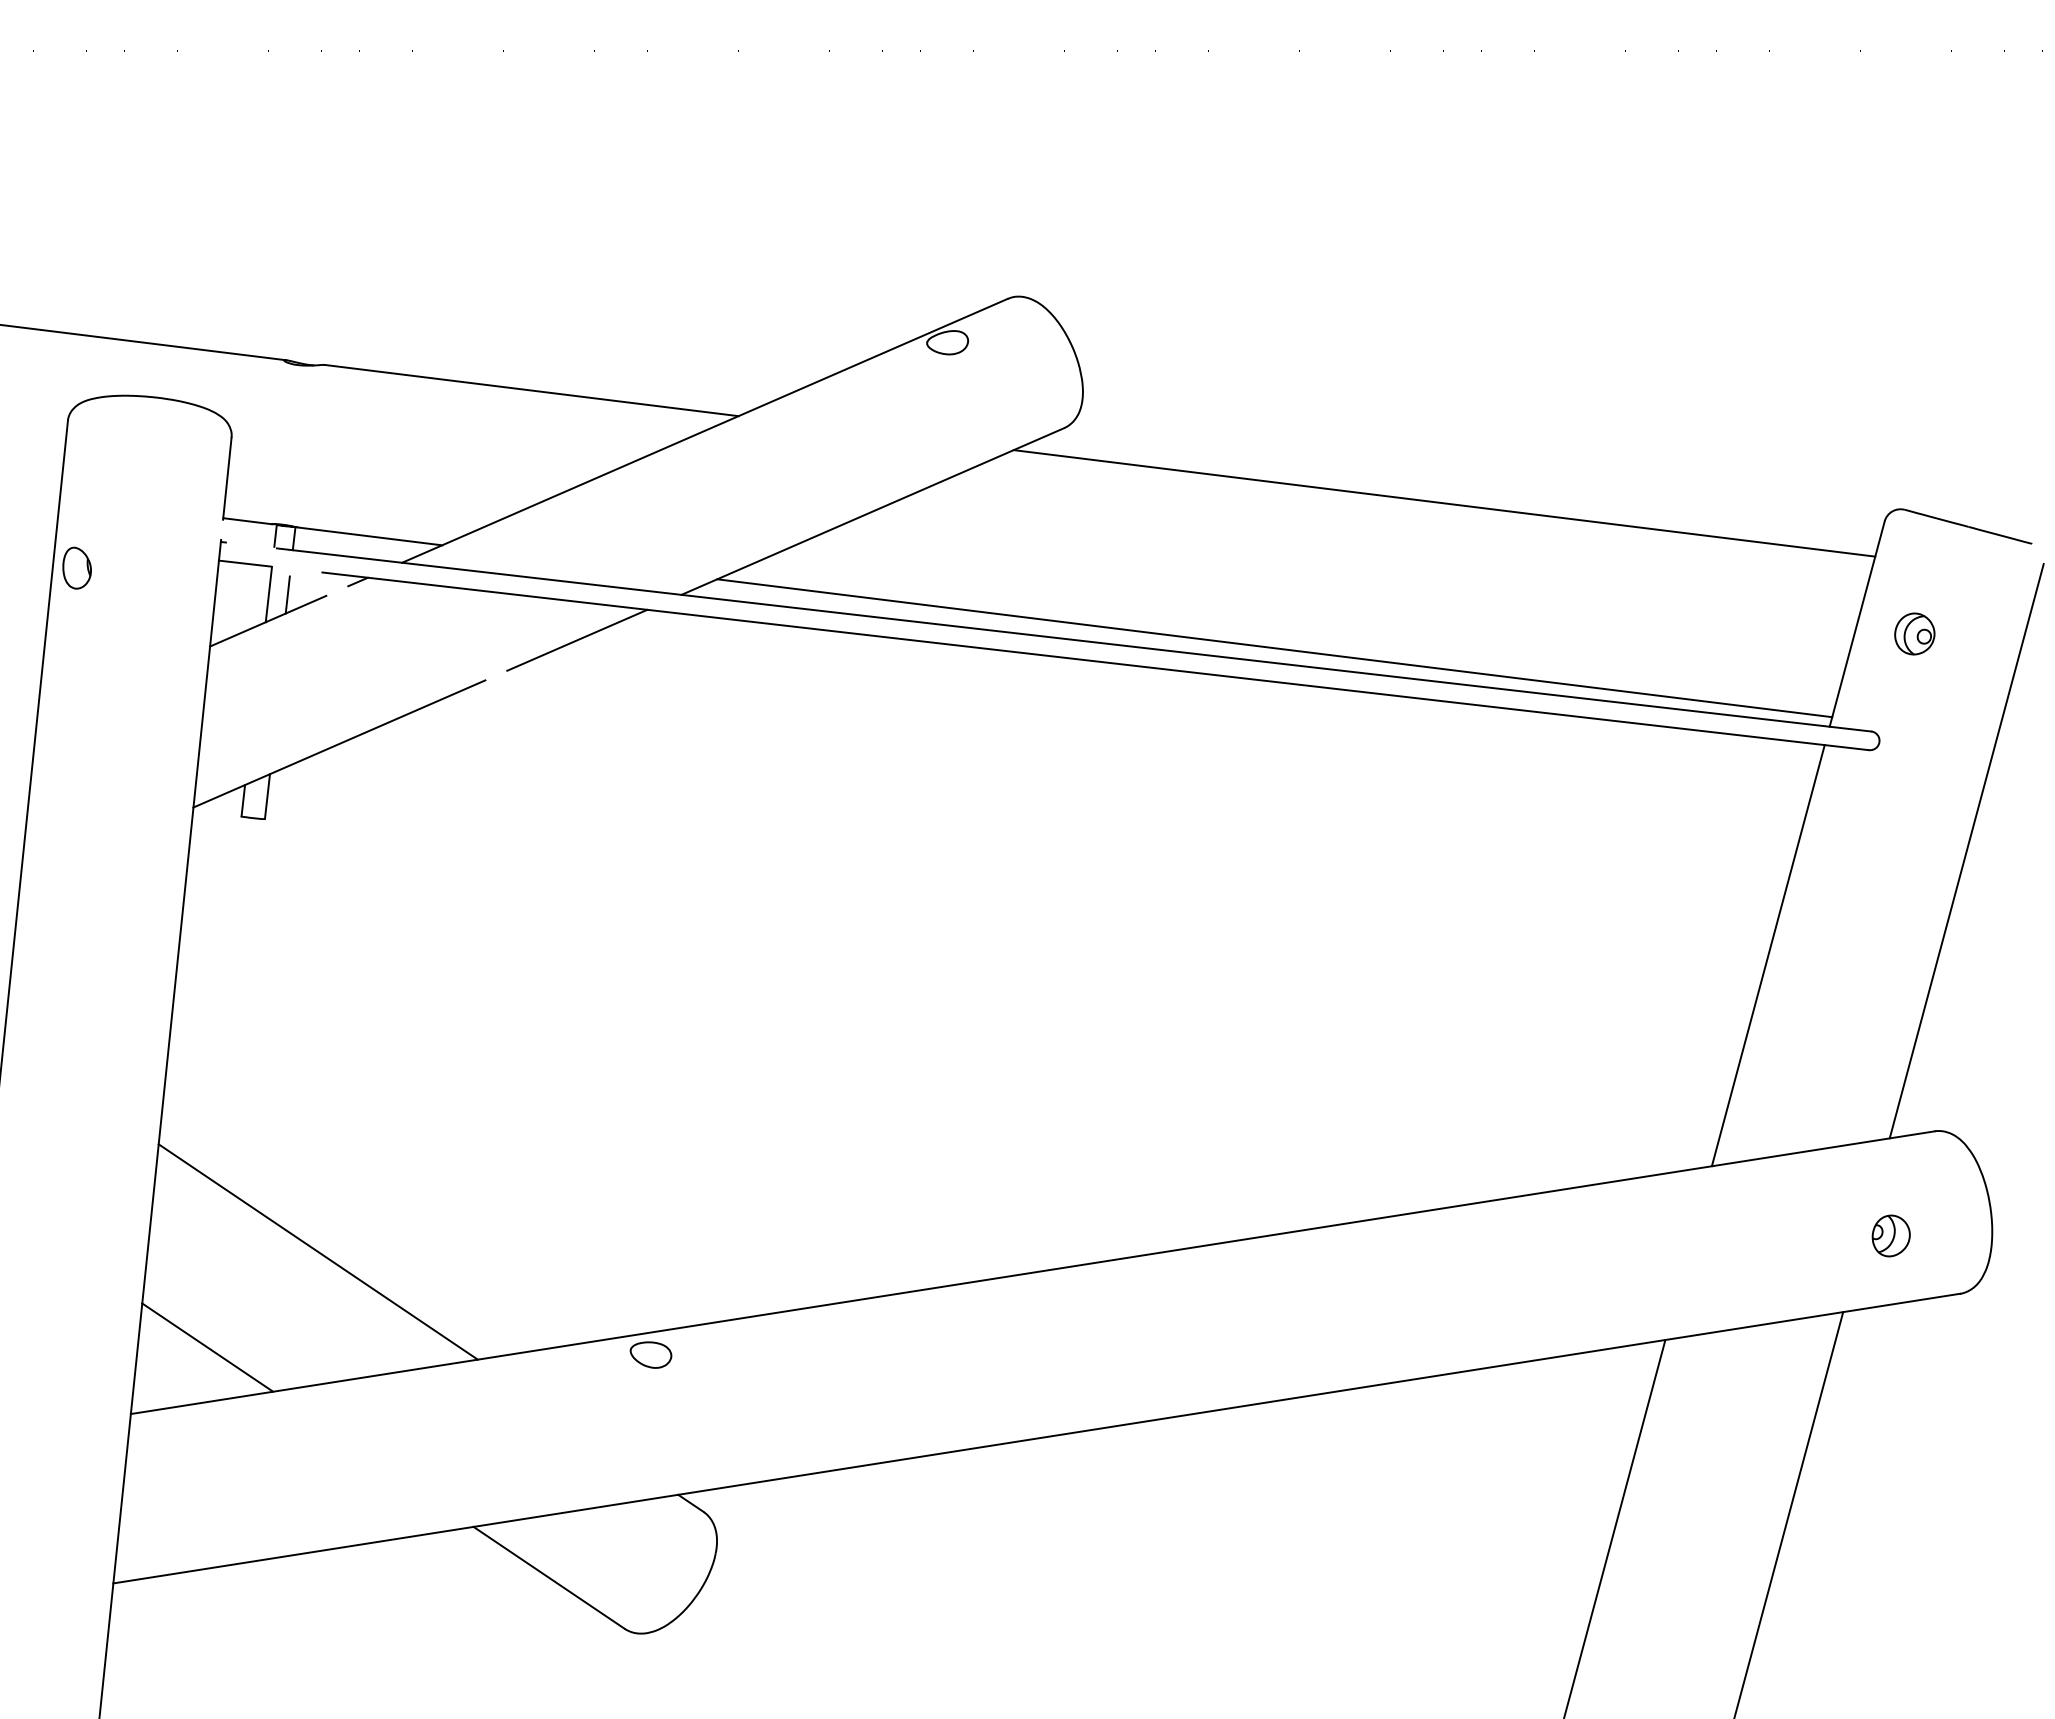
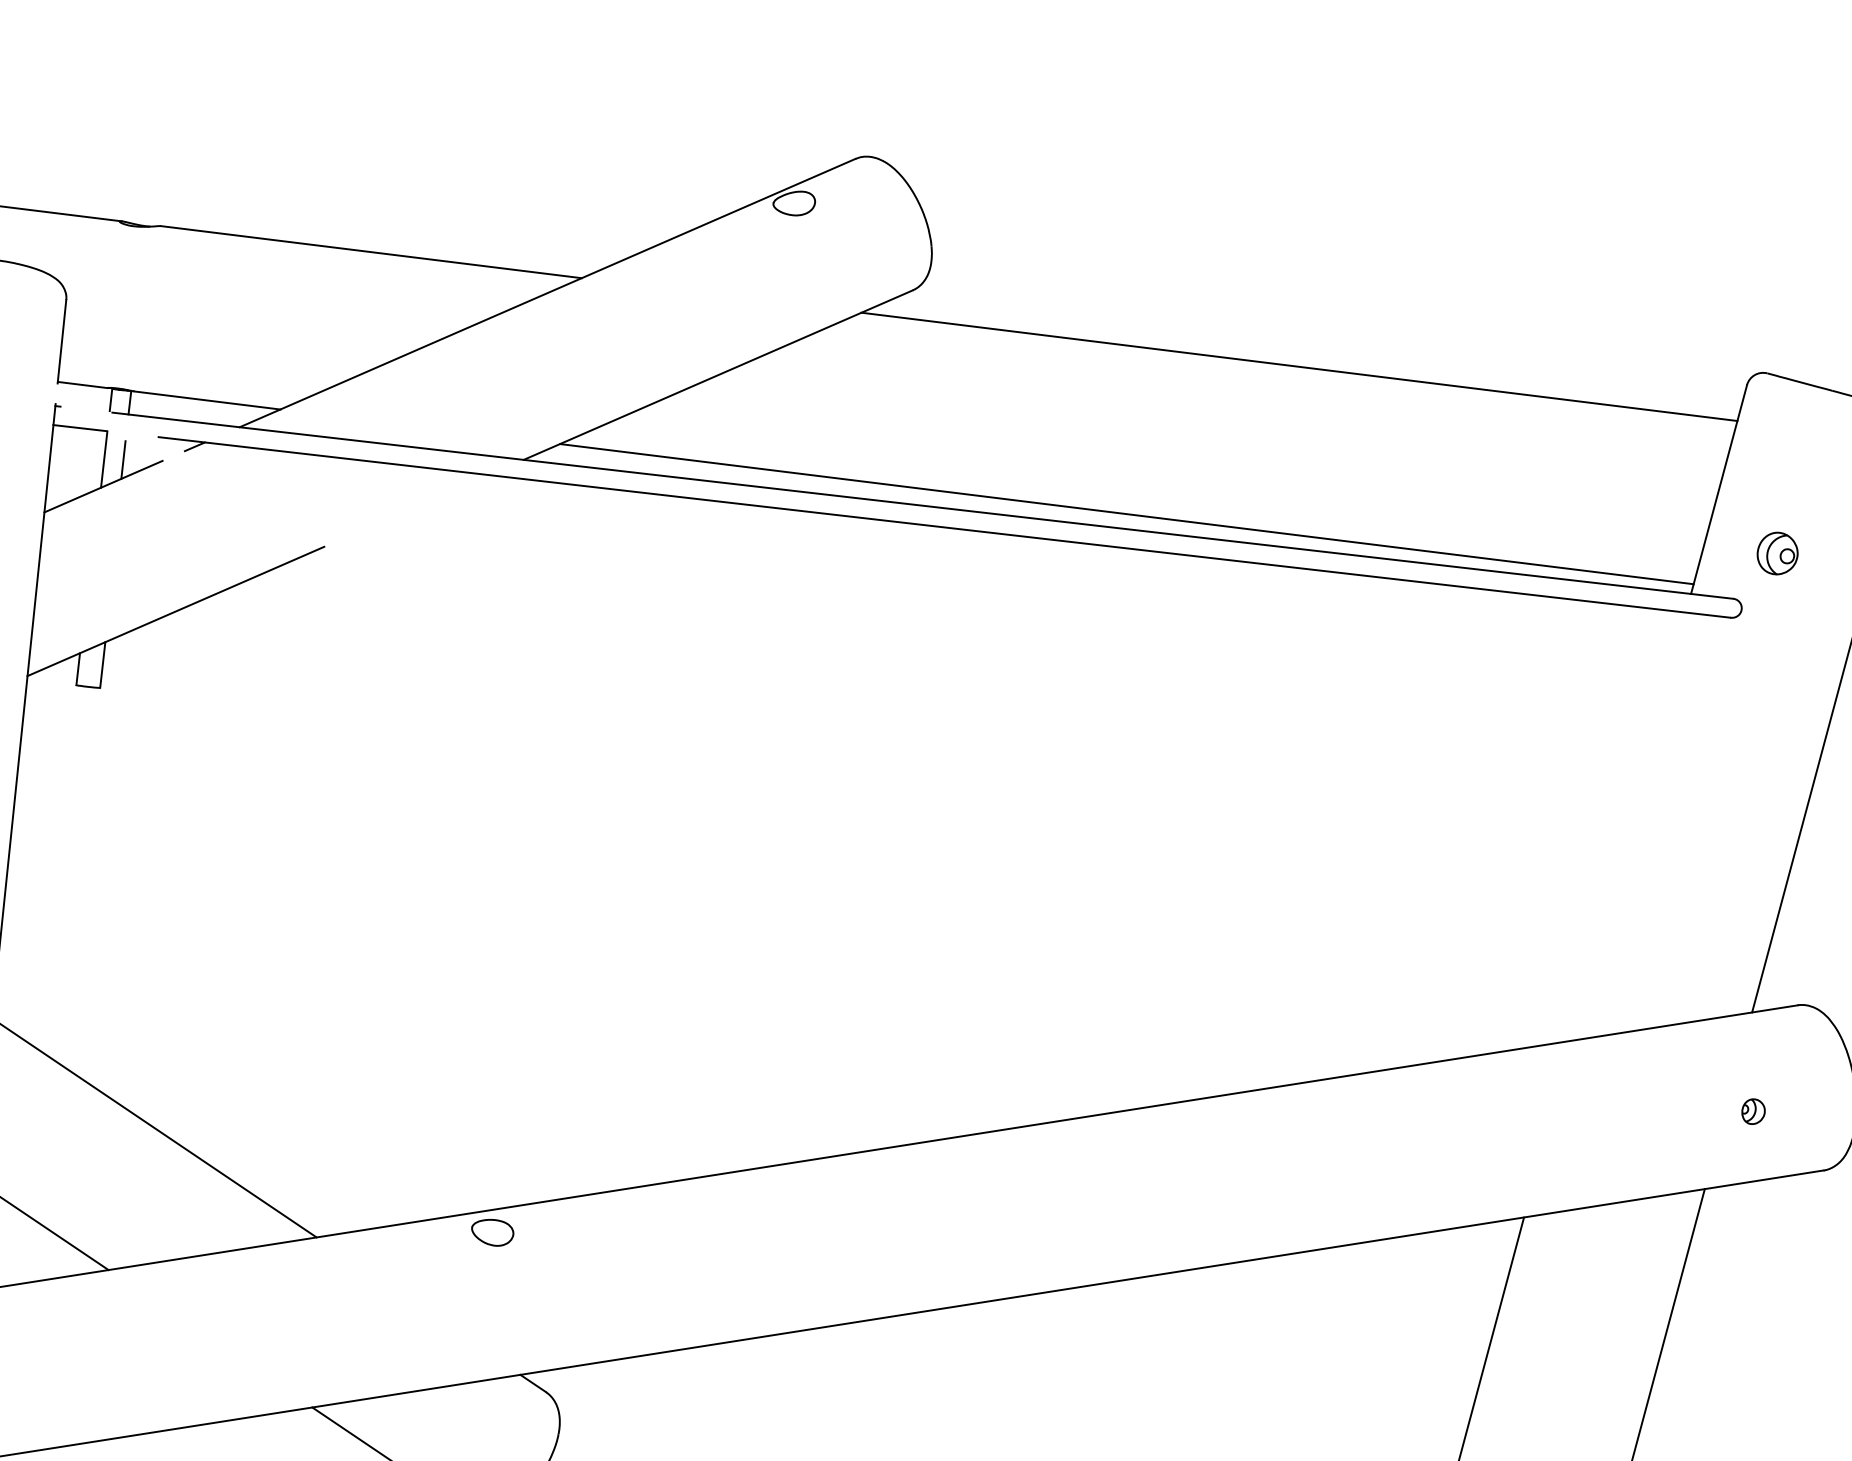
part: (1914, 633) -> (1777, 553), moved
line: (577, 639) -> (417, 505), removed
line: (1767, 955) -> (1627, 826), removed
part: (1890, 1235) -> (1752, 1111), size x0.6

